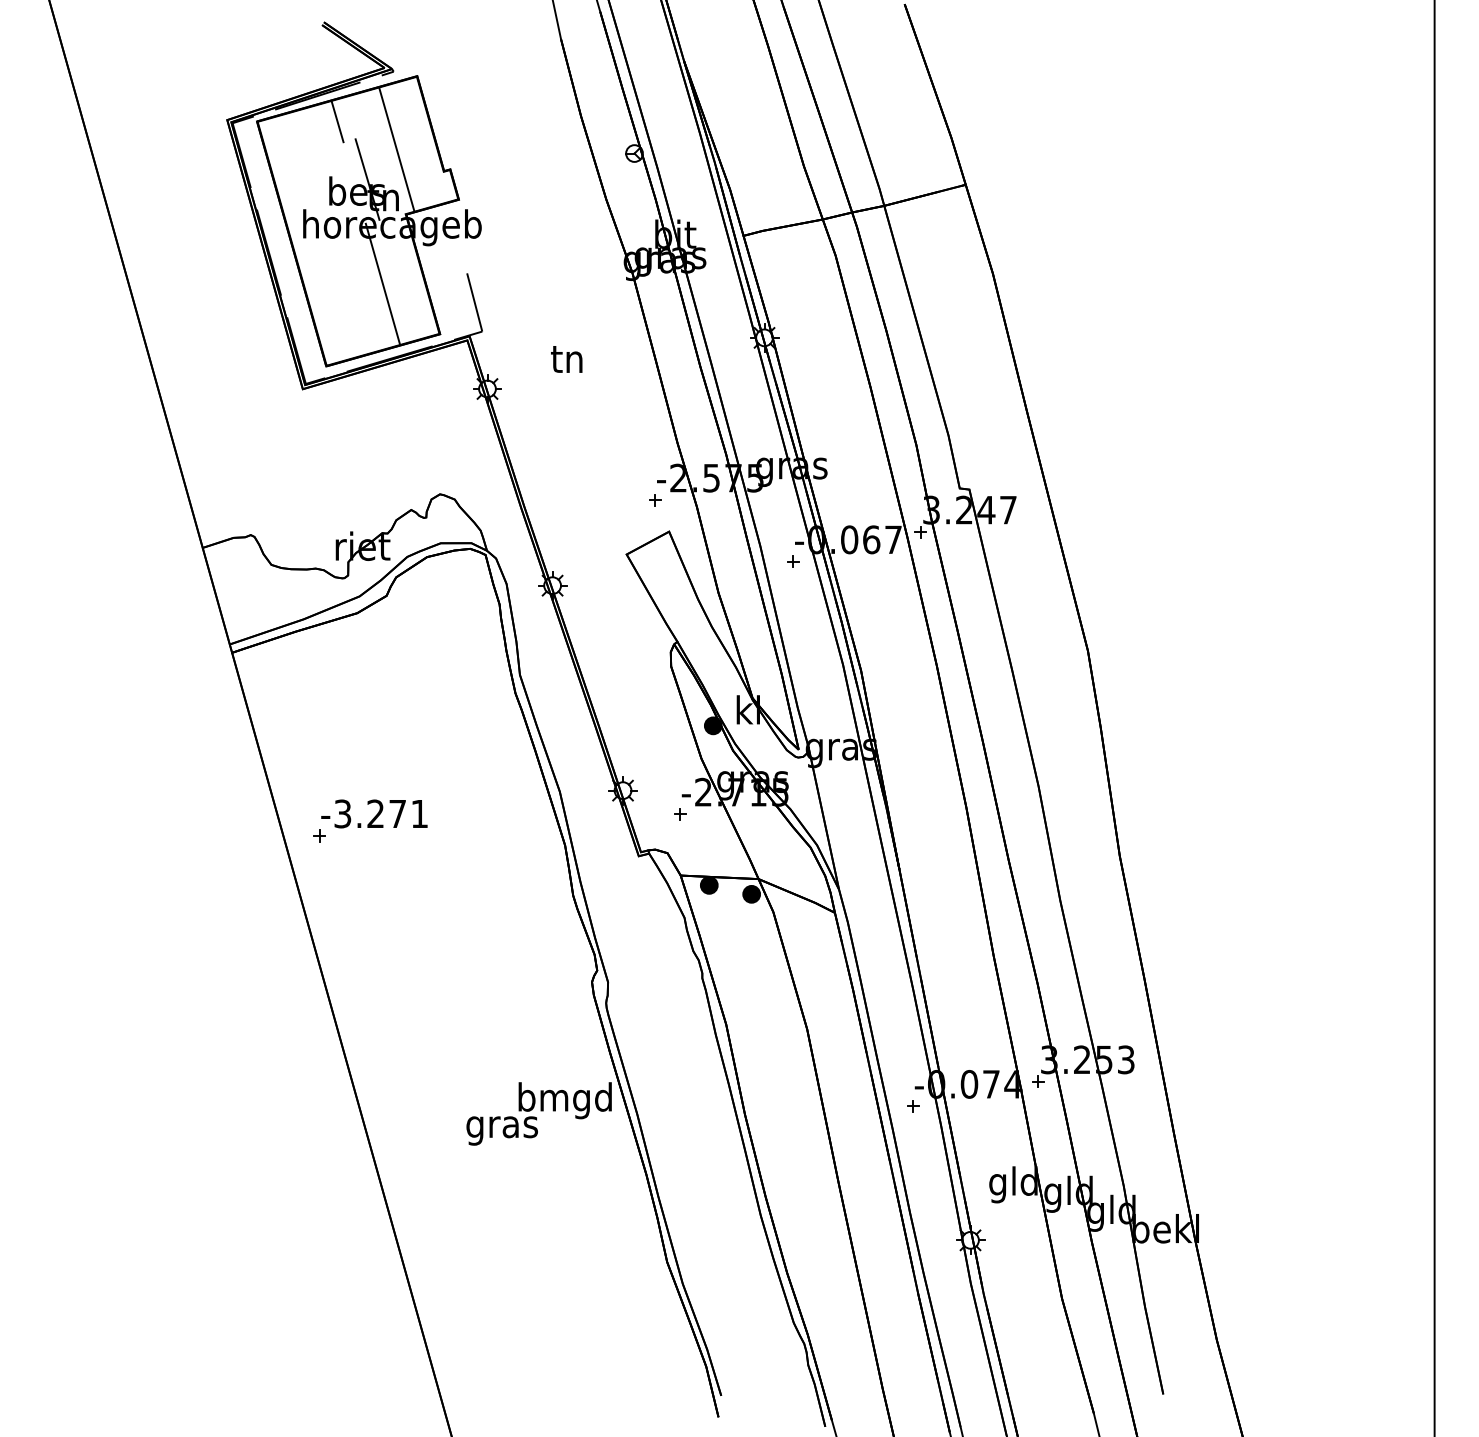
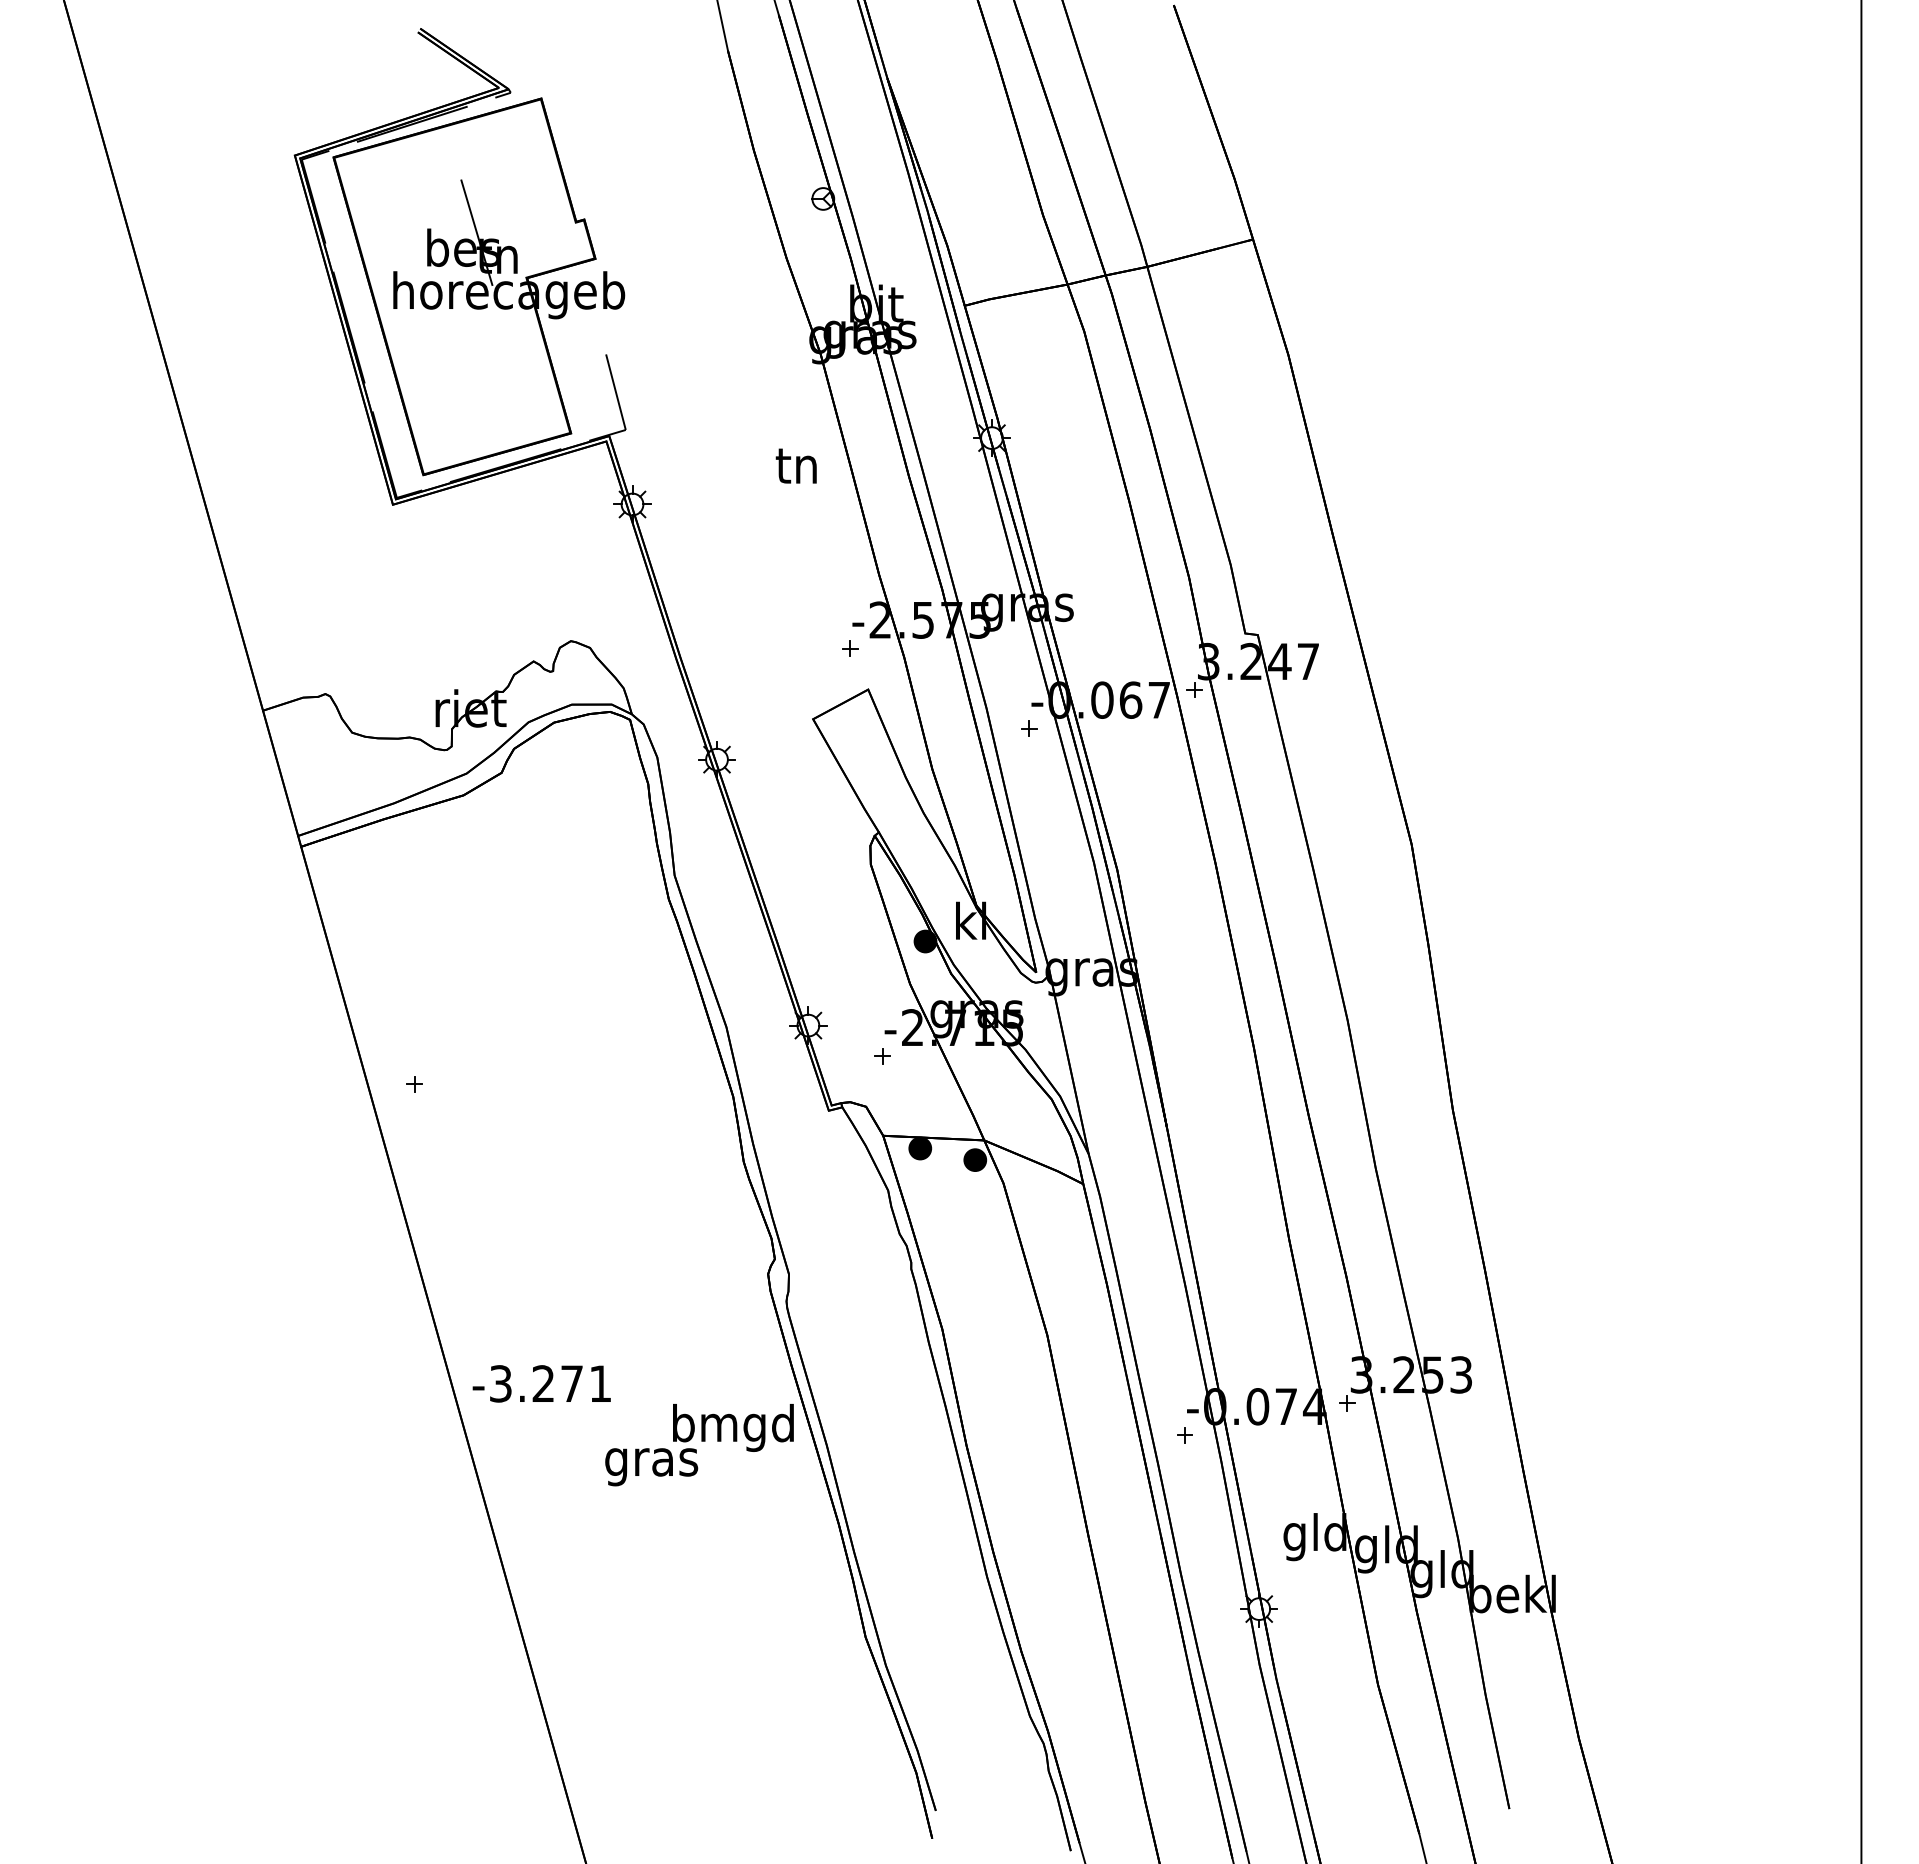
line: (337, 121) -> (437, 157), removed
line: (396, 149) -> (514, 193), removed
line: (382, 284) -> (496, 368), removed
text: (566, 358) -> (795, 465), moved
text: (374, 813) -> (541, 1383), moved

